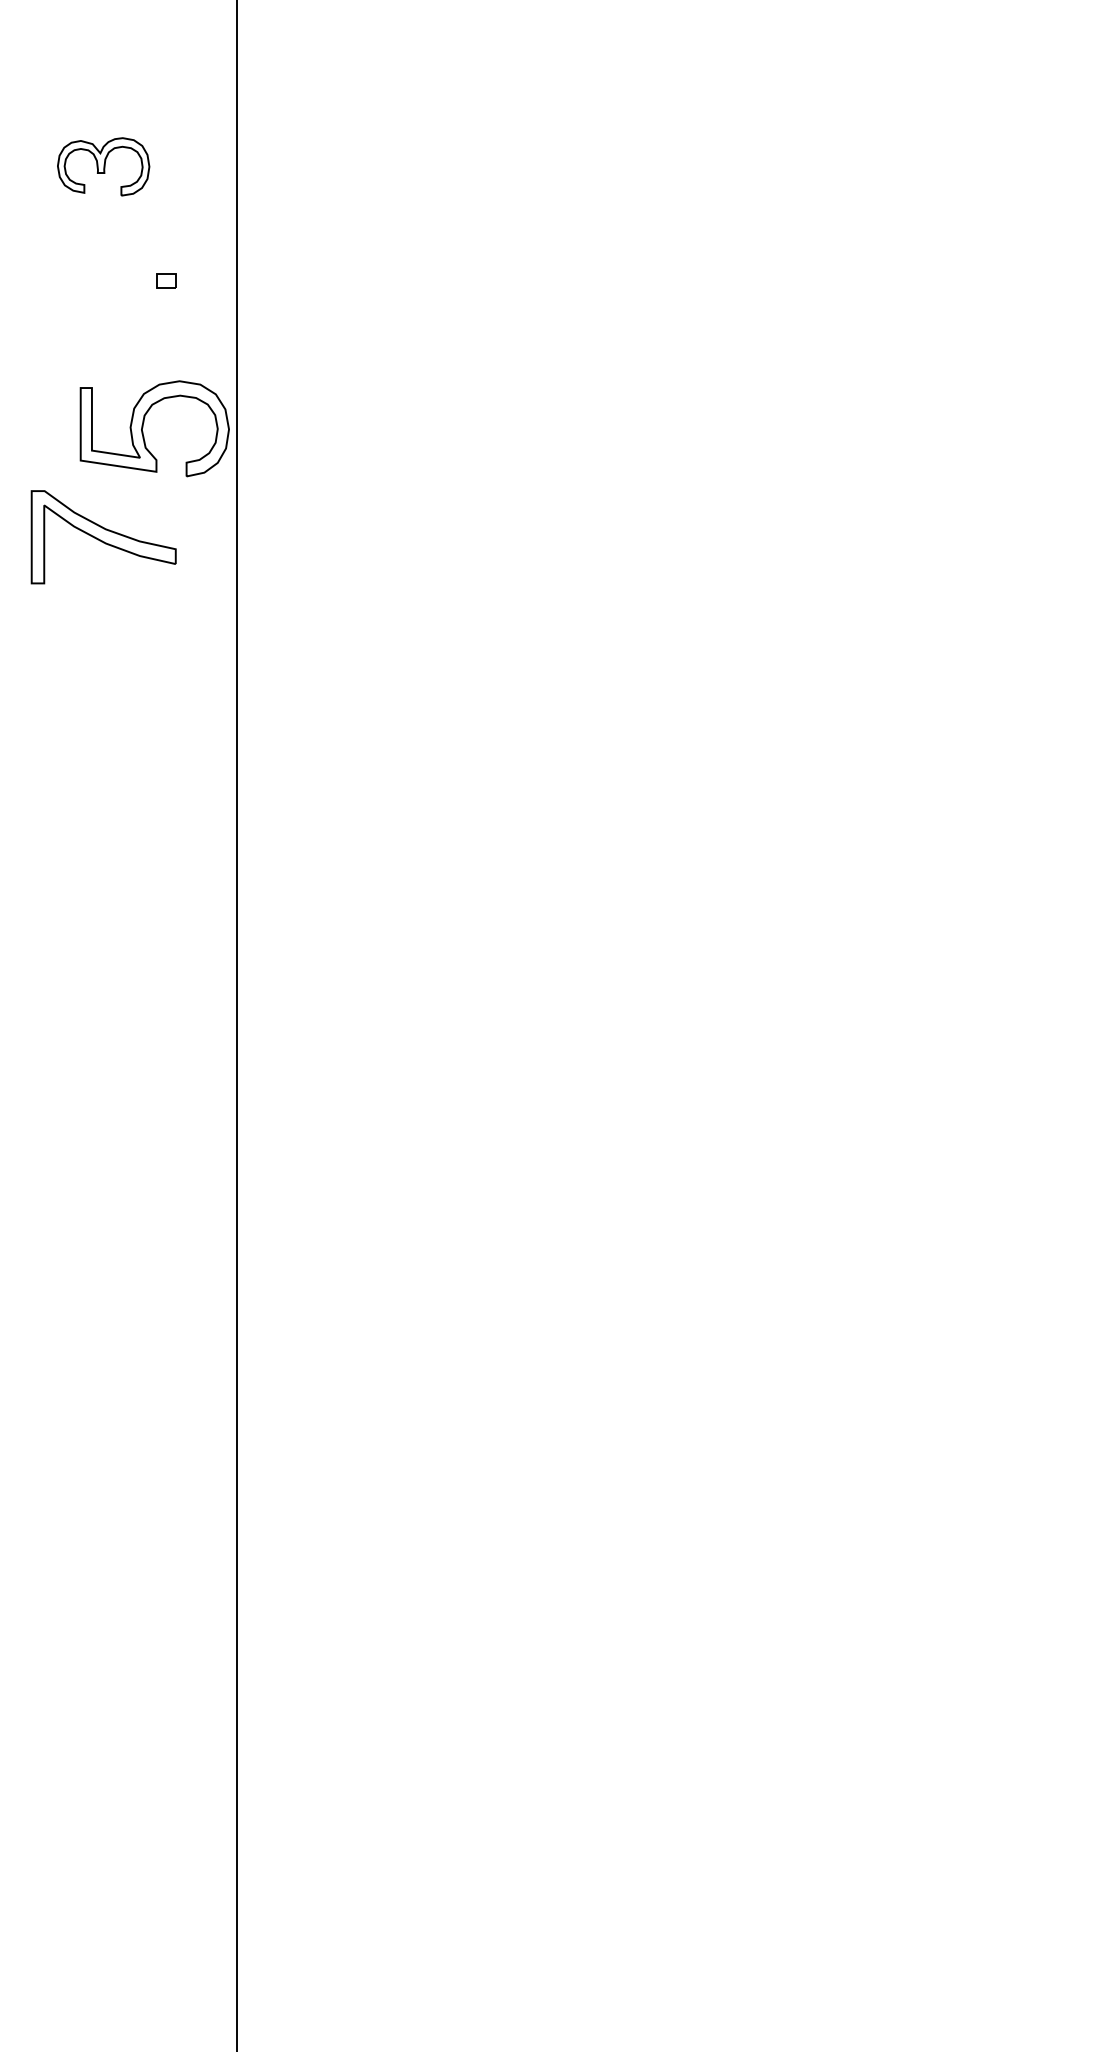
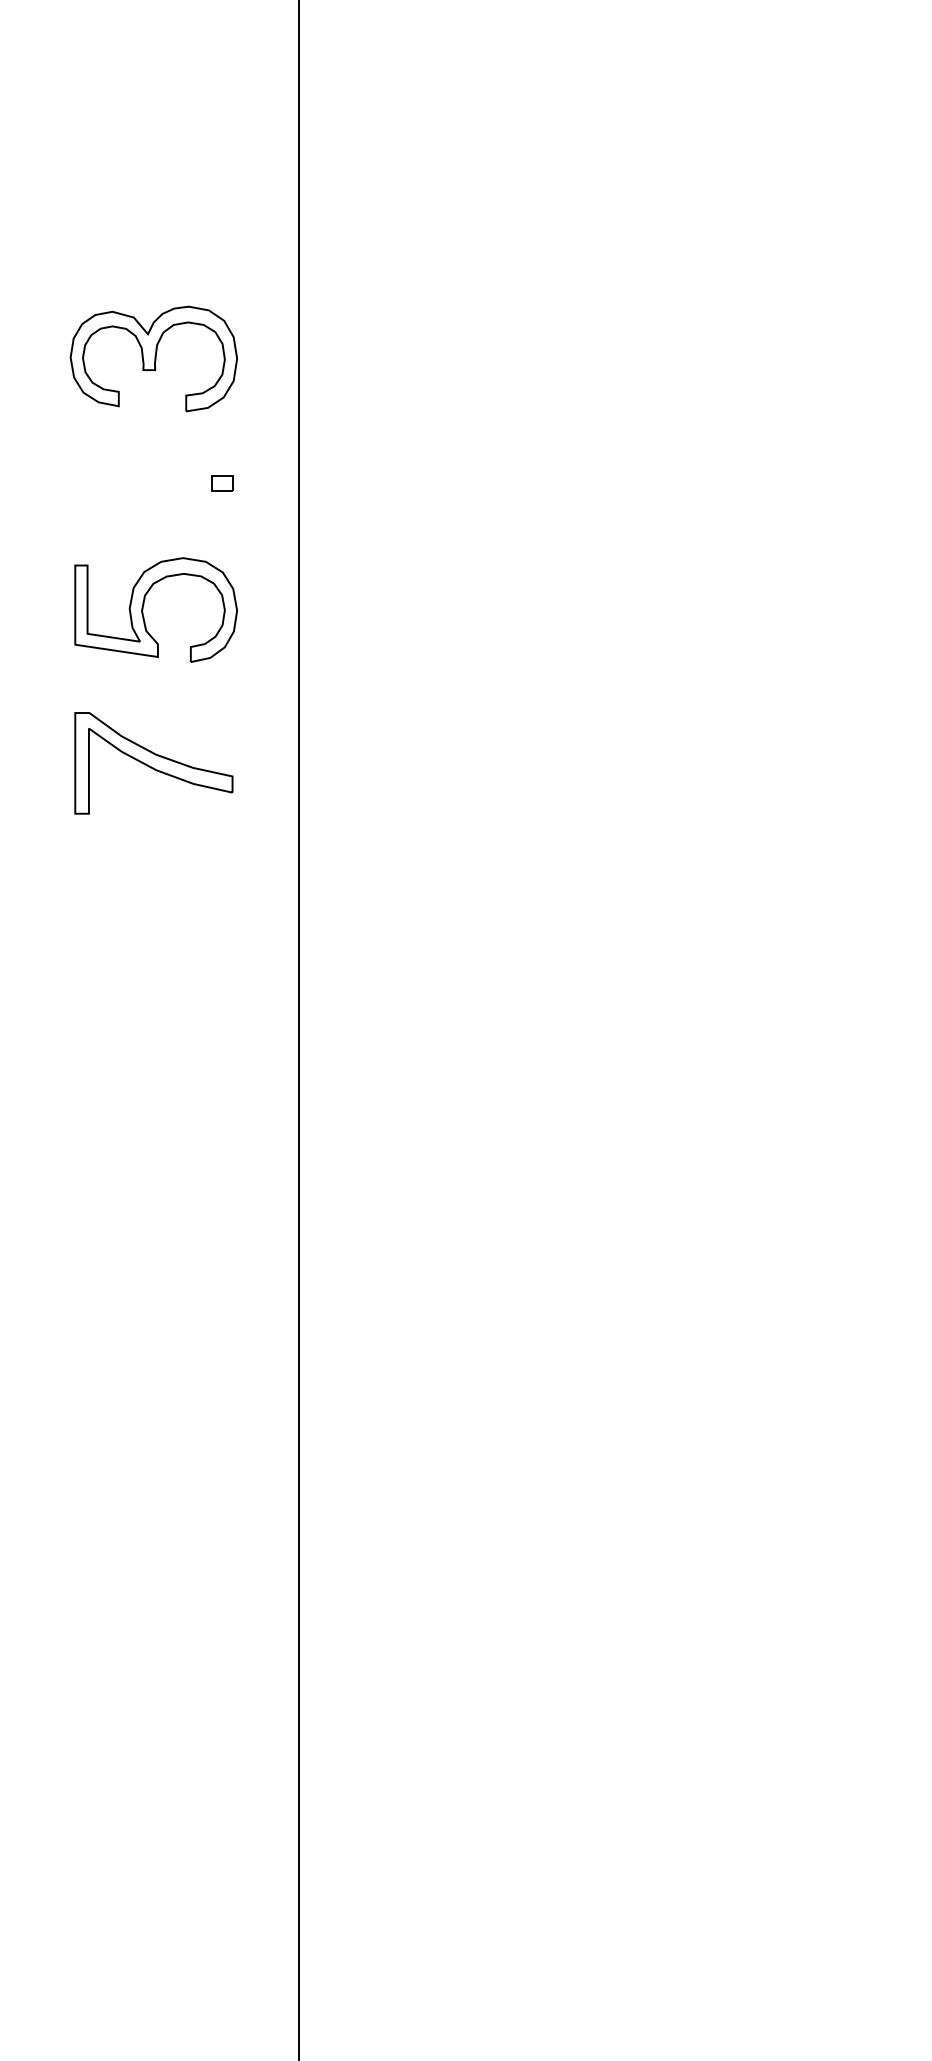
part: (103, 166) -> (153, 358), size x1.67
part: (143, 427) -> (143, 608), moved

